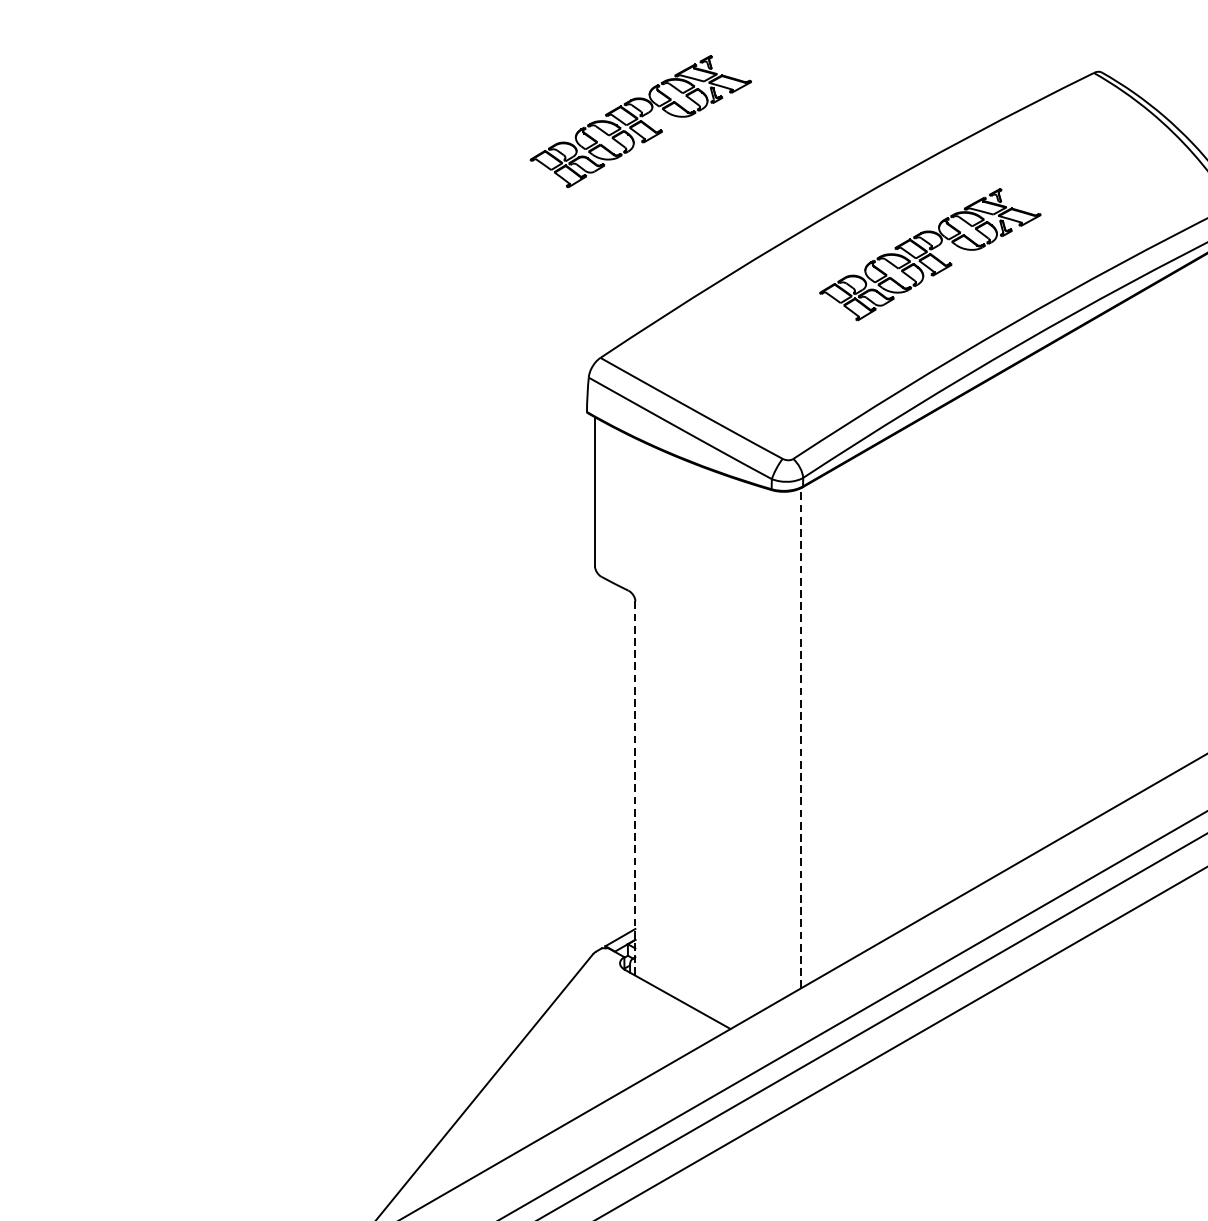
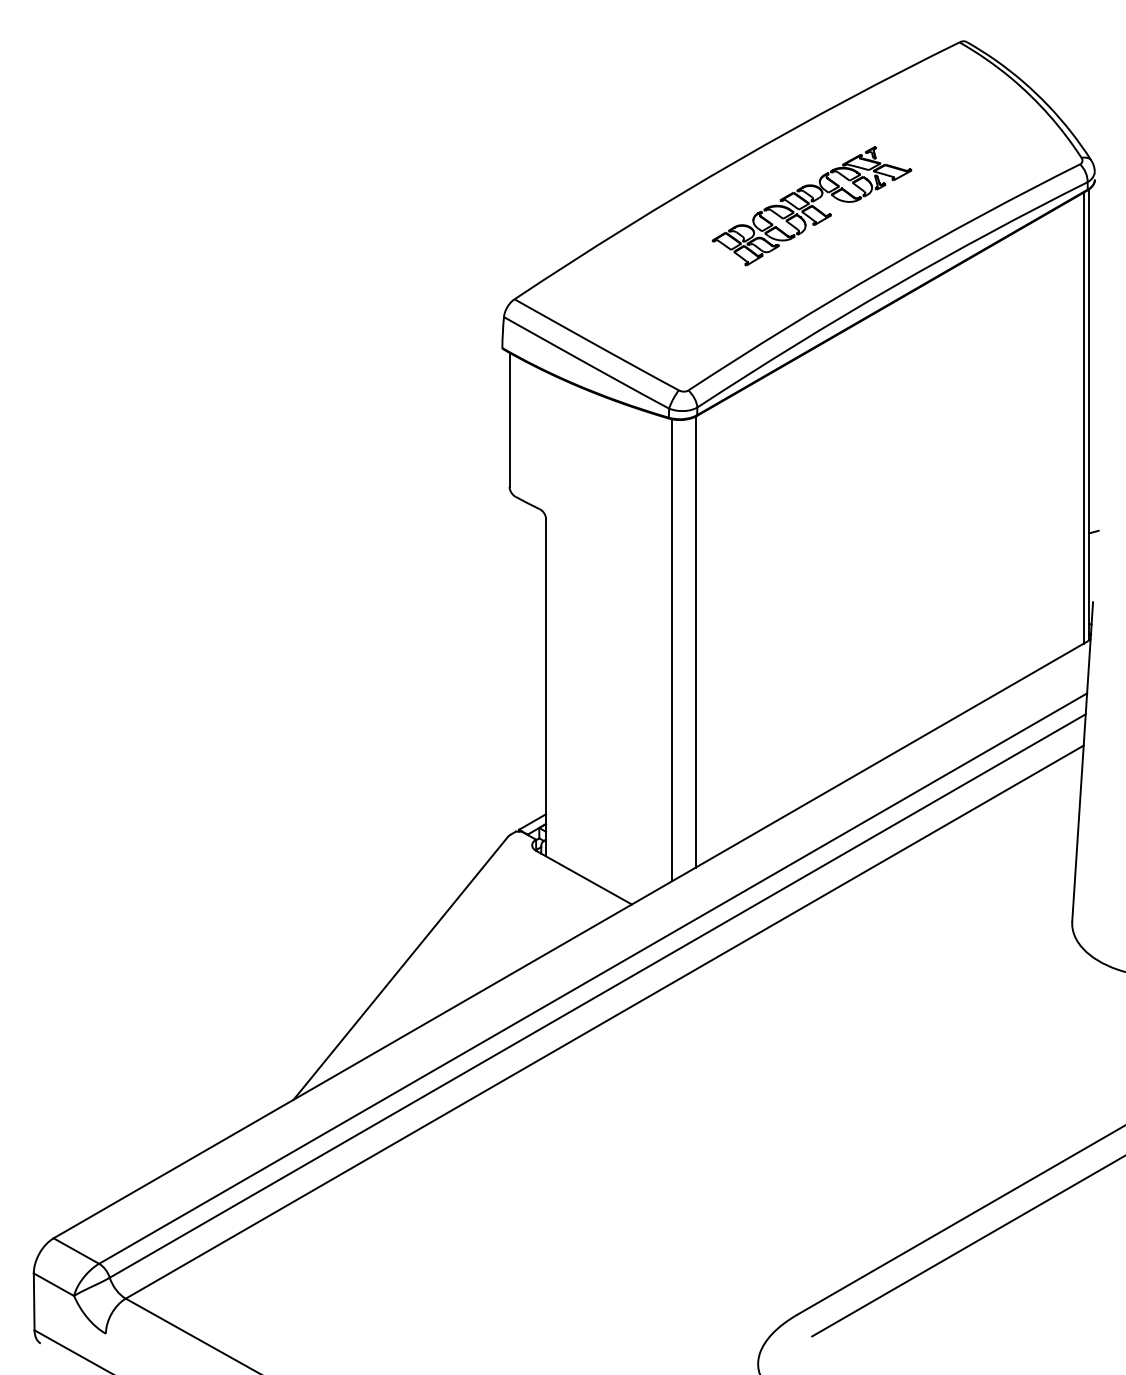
part: (640, 121) -> (550, 86), removed
line: (801, 738) -> (695, 642), dashed -> solid
line: (774, 747) -> (671, 650), added
line: (635, 788) -> (546, 687), dashed -> solid

